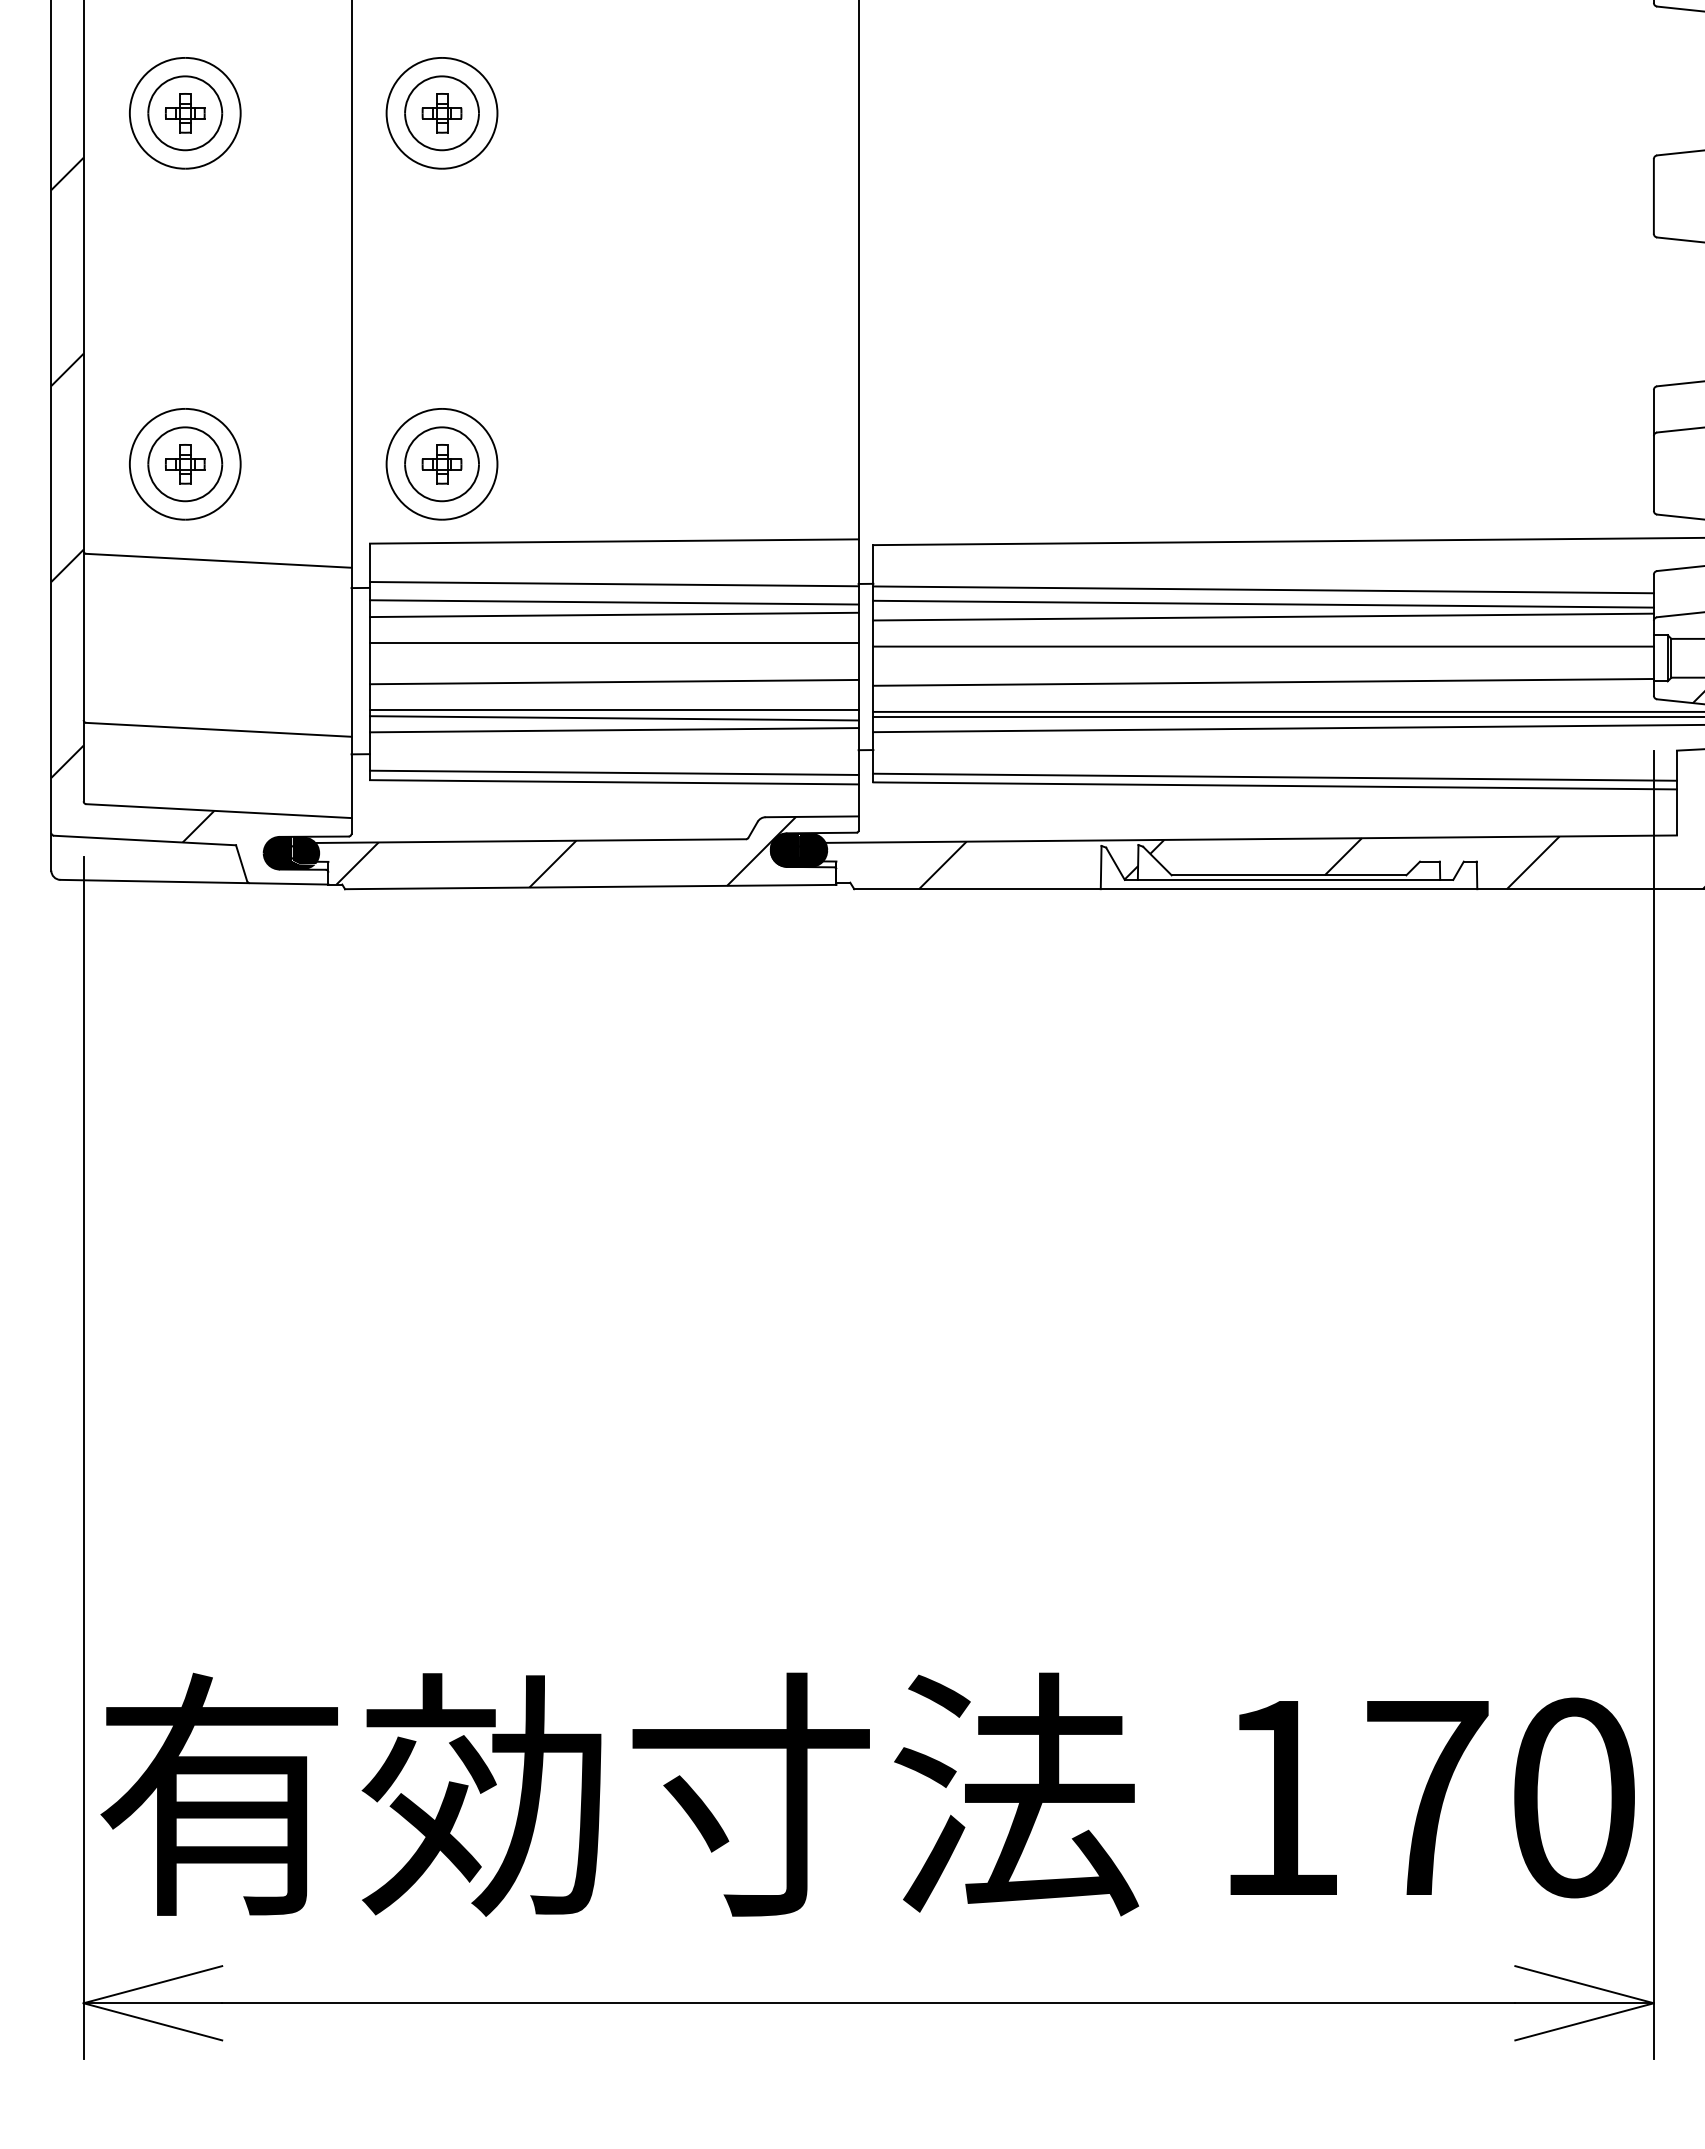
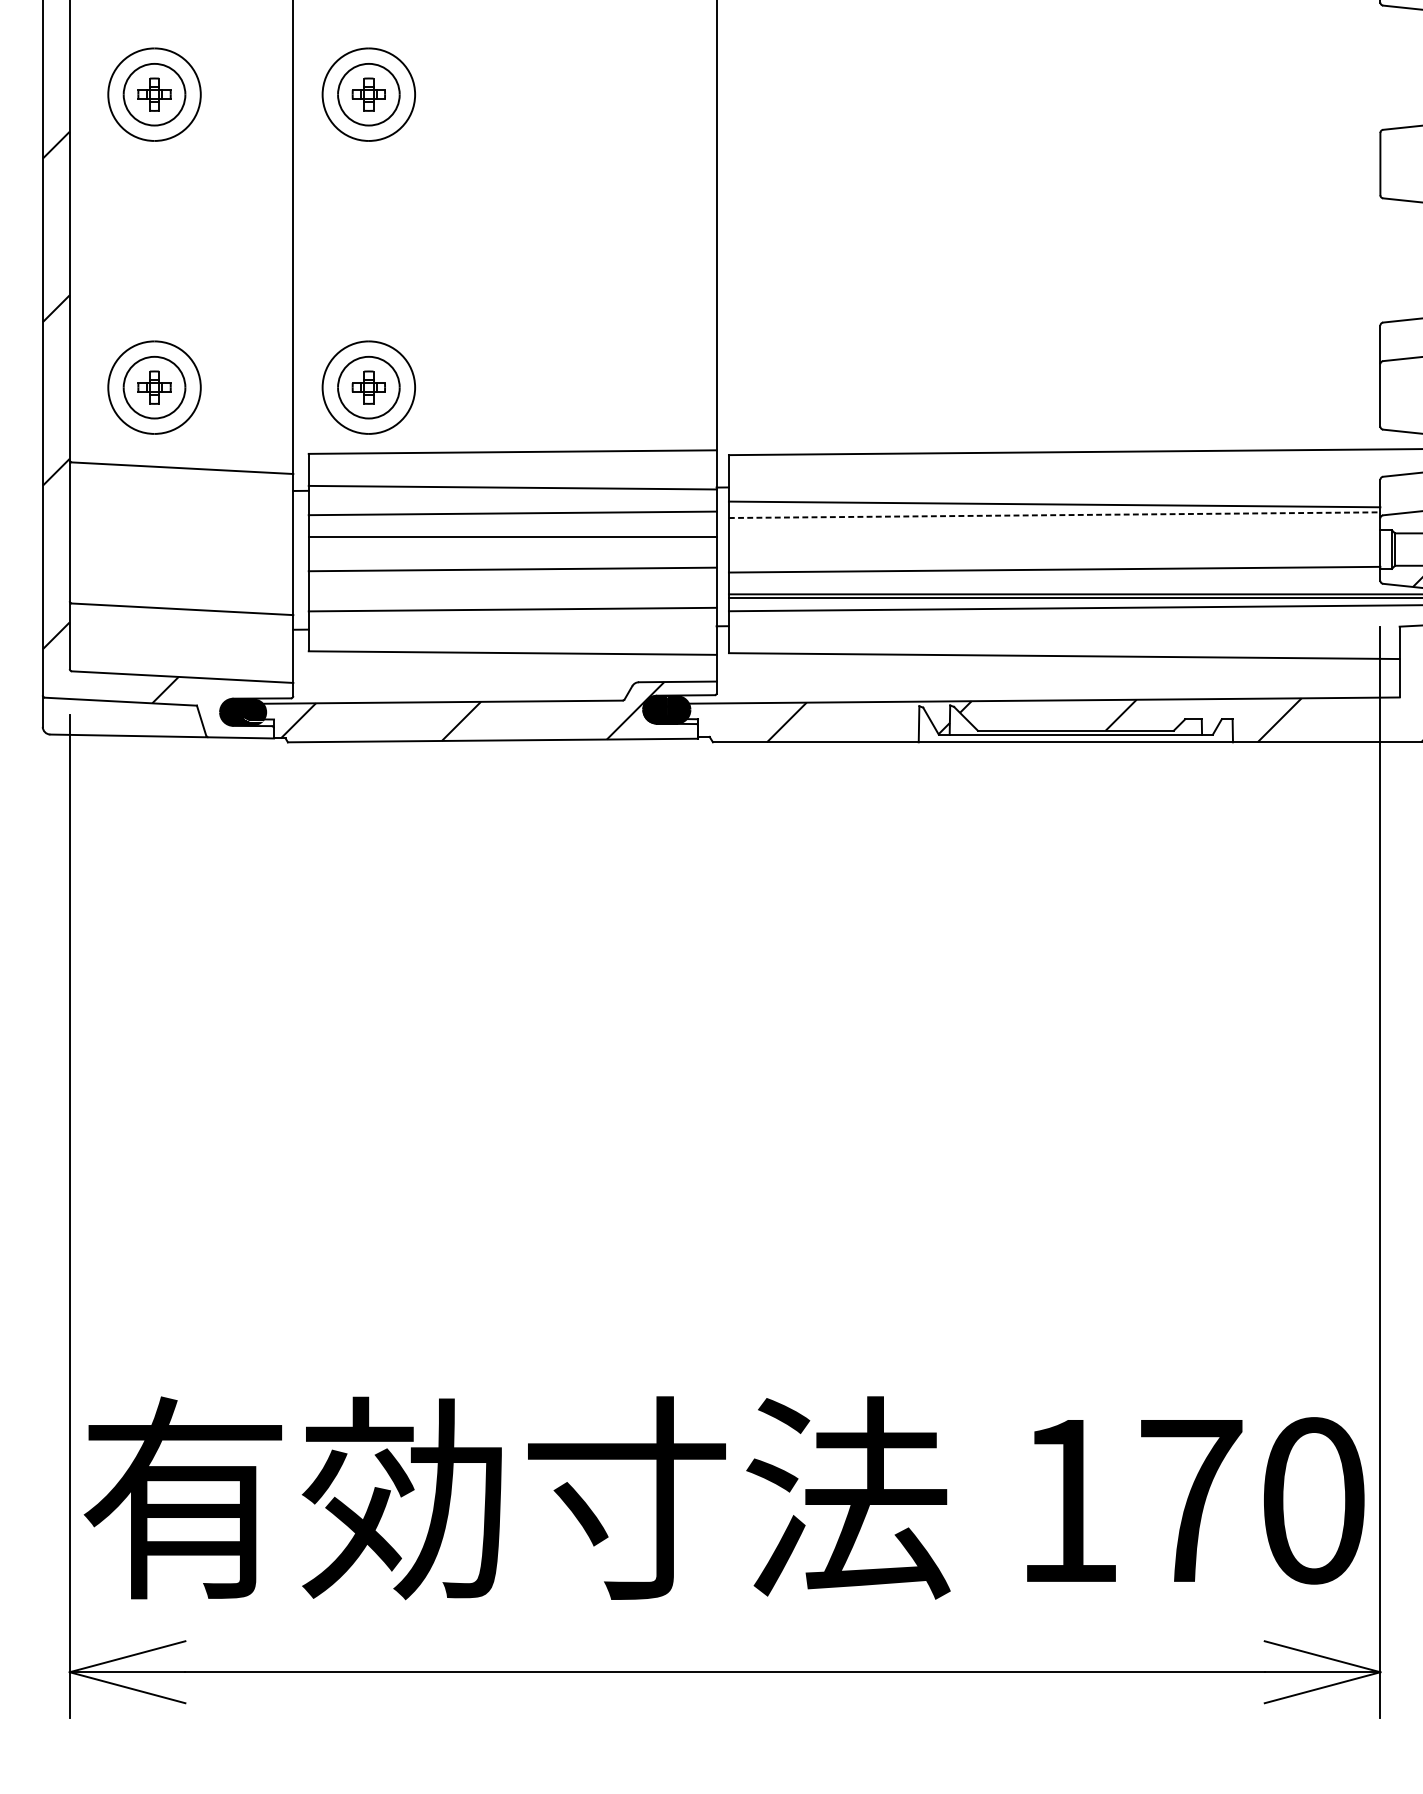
line: (1263, 589) -> (1054, 492), removed
line: (613, 602) -> (512, 503), removed
line: (1264, 617) -> (1055, 515), solid -> dashed
line: (1263, 646) -> (1054, 539), removed
line: (613, 710) -> (512, 593), removed
line: (613, 718) -> (512, 599), removed
line: (613, 772) -> (512, 644), removed
line: (1274, 776) -> (1063, 648), removed

